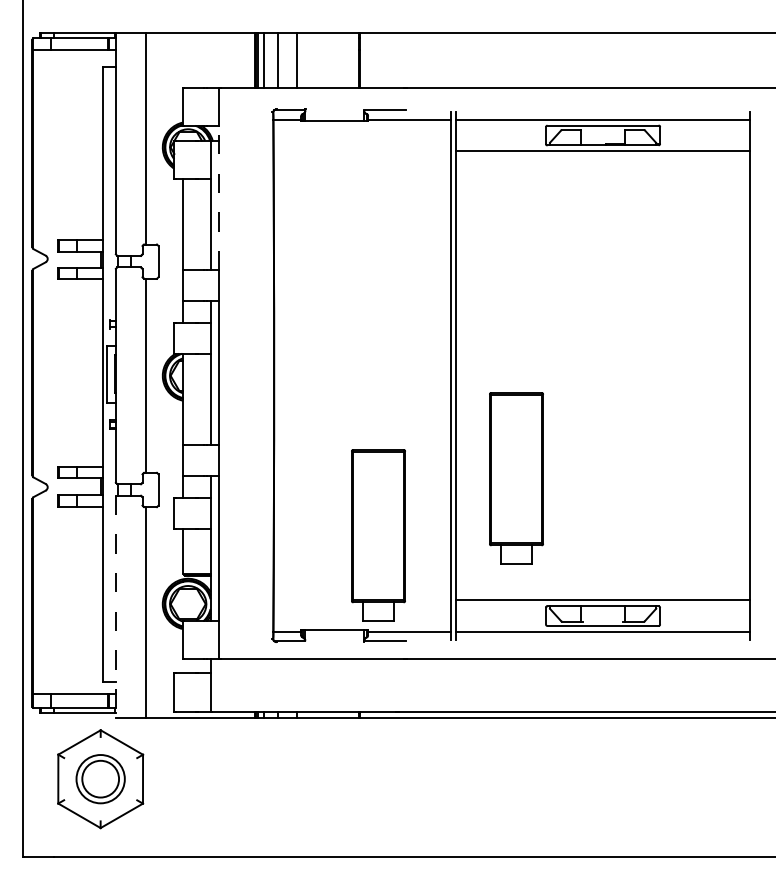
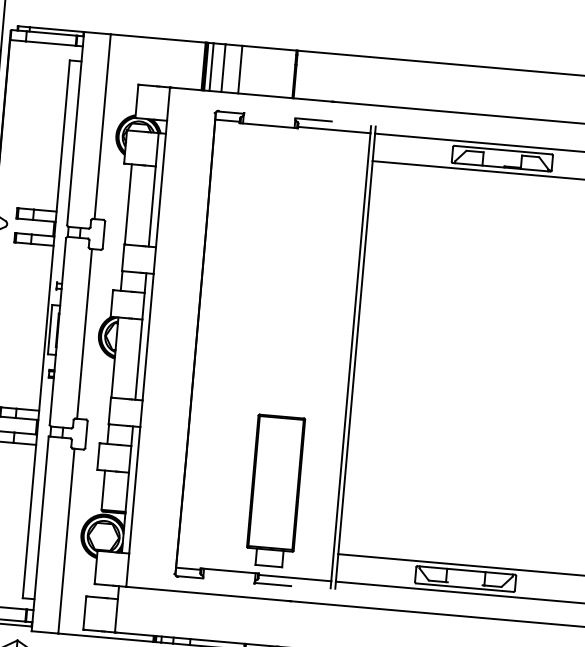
line: (218, 197) -> (161, 183), dashed -> solid
part: (516, 478) -> (400, 452), removed
line: (115, 607) -> (39, 534), dashed -> solid

